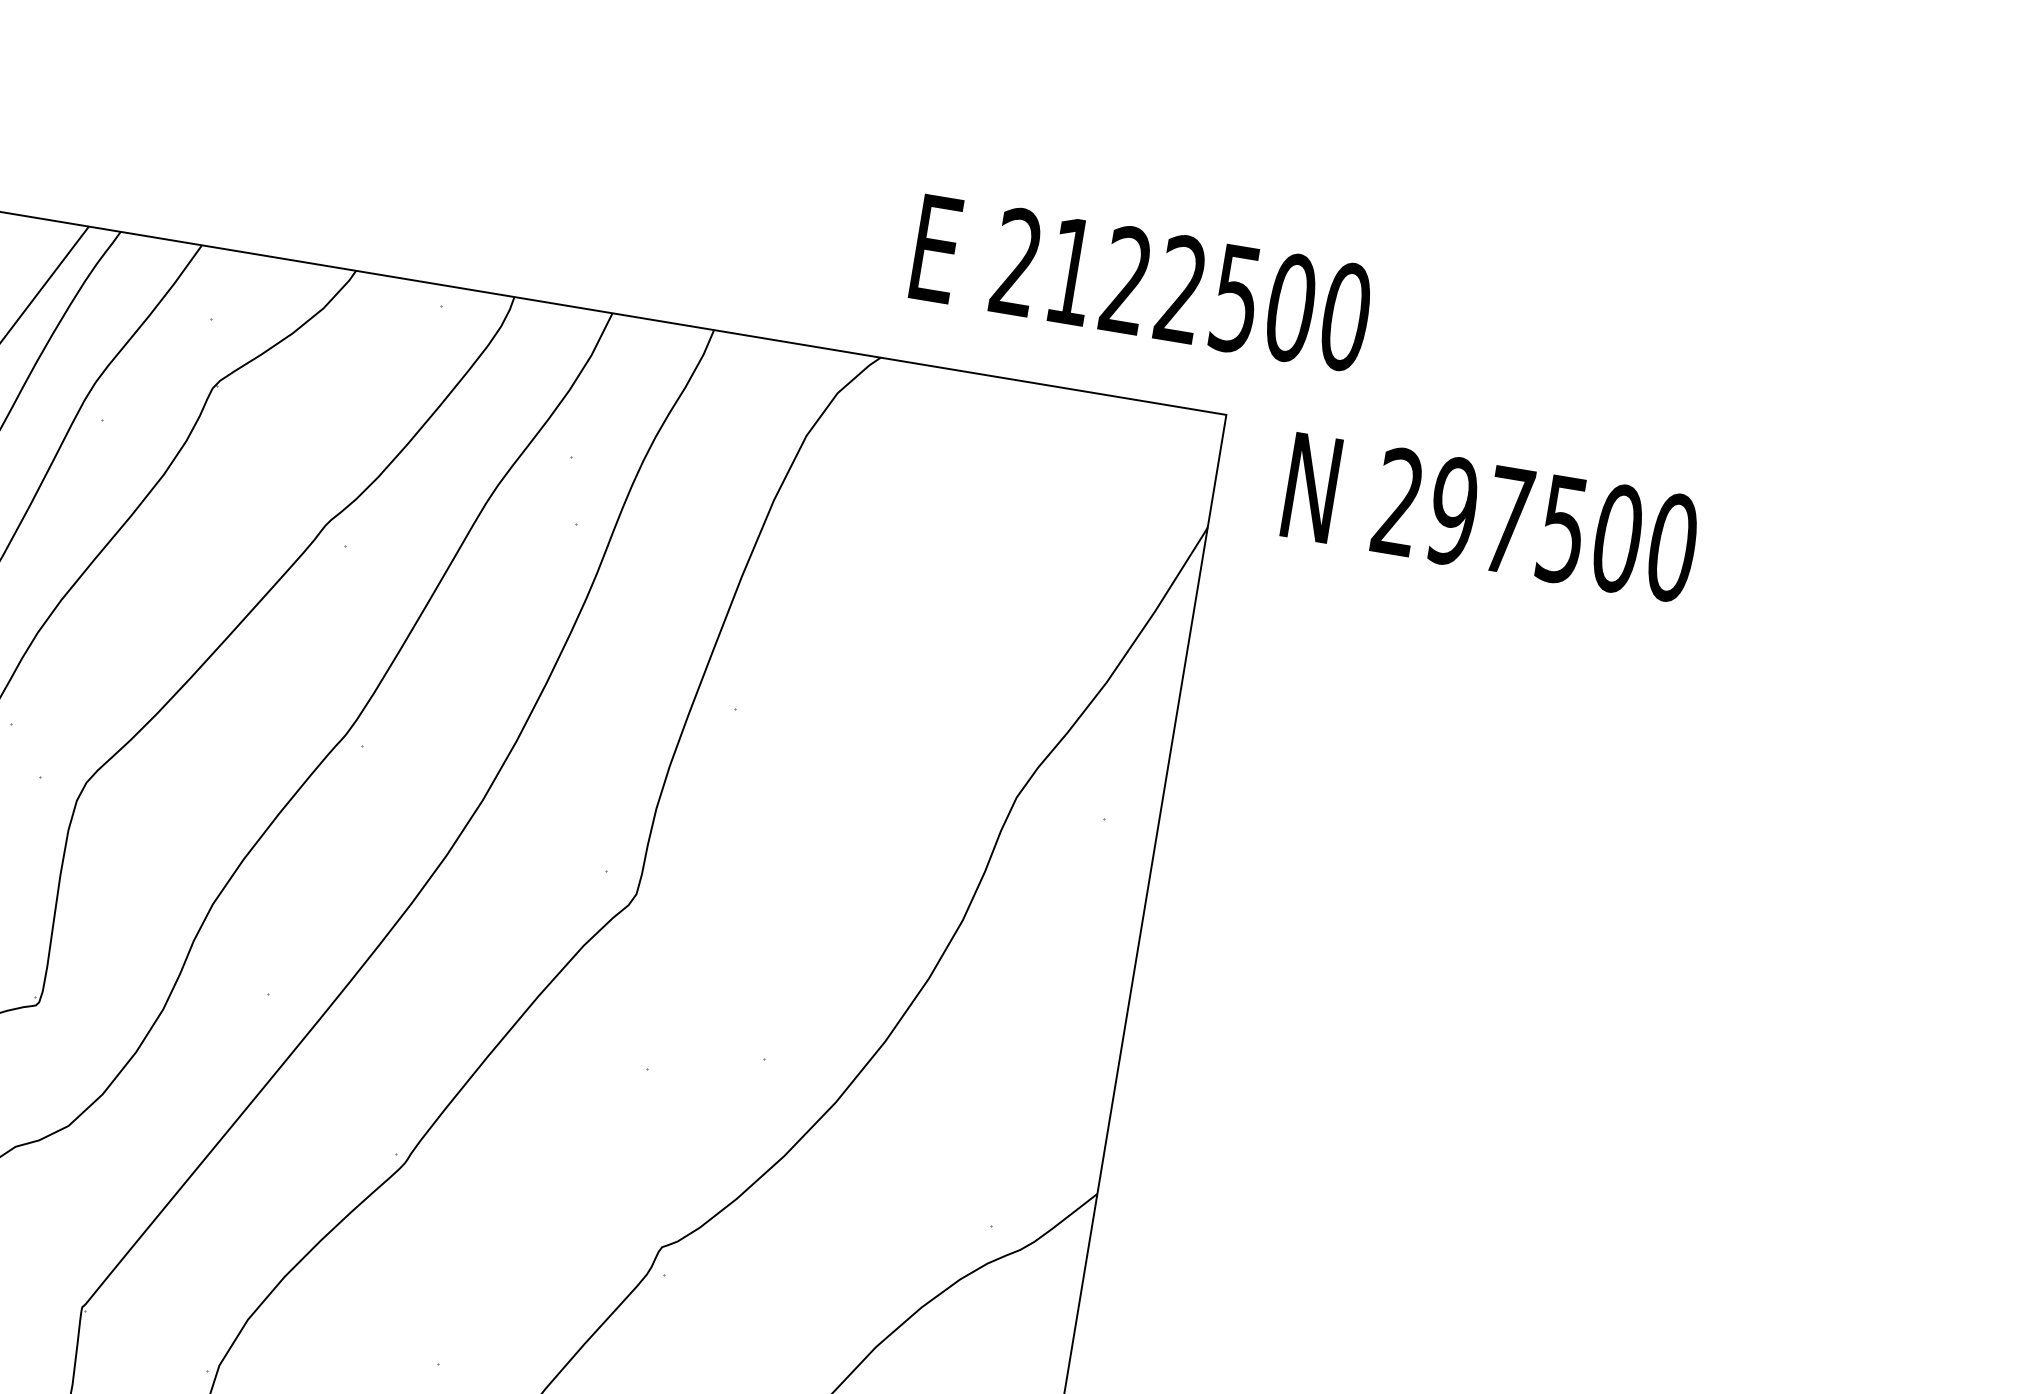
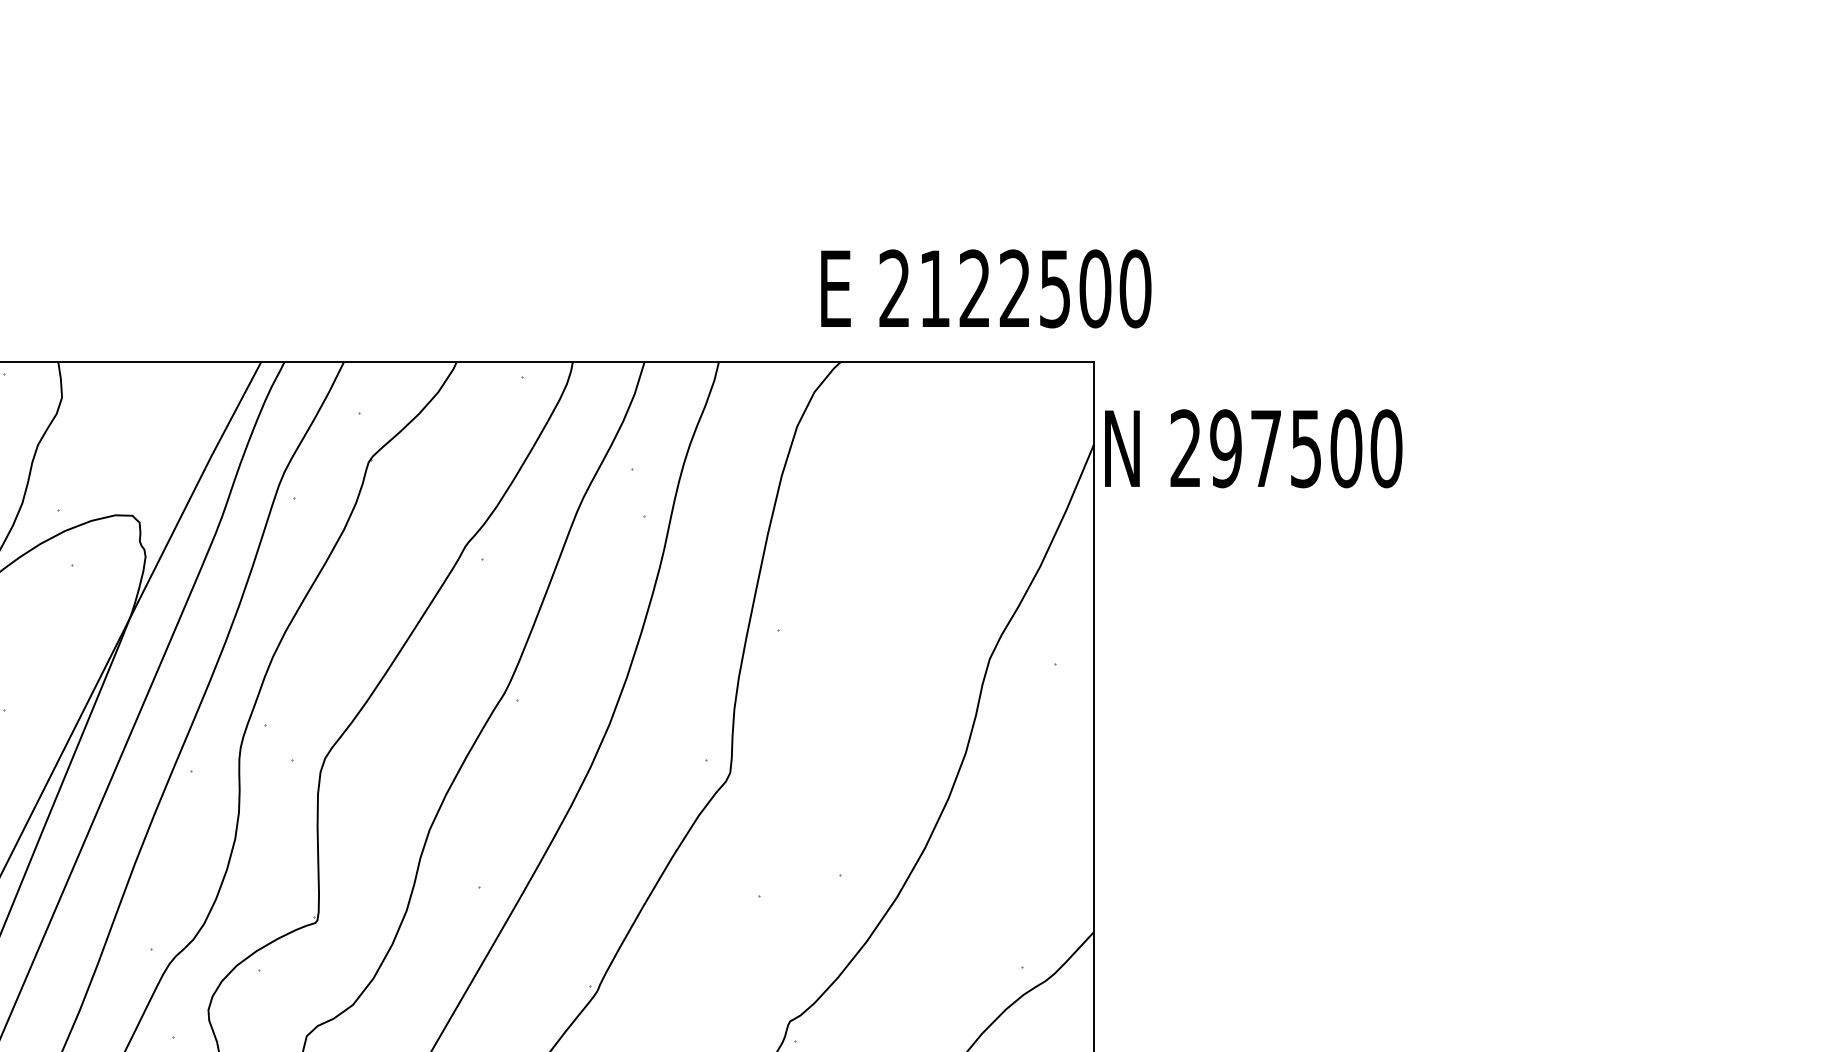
text: (1142, 282) -> (986, 288), moved
text: (1490, 517) -> (1253, 448), moved

